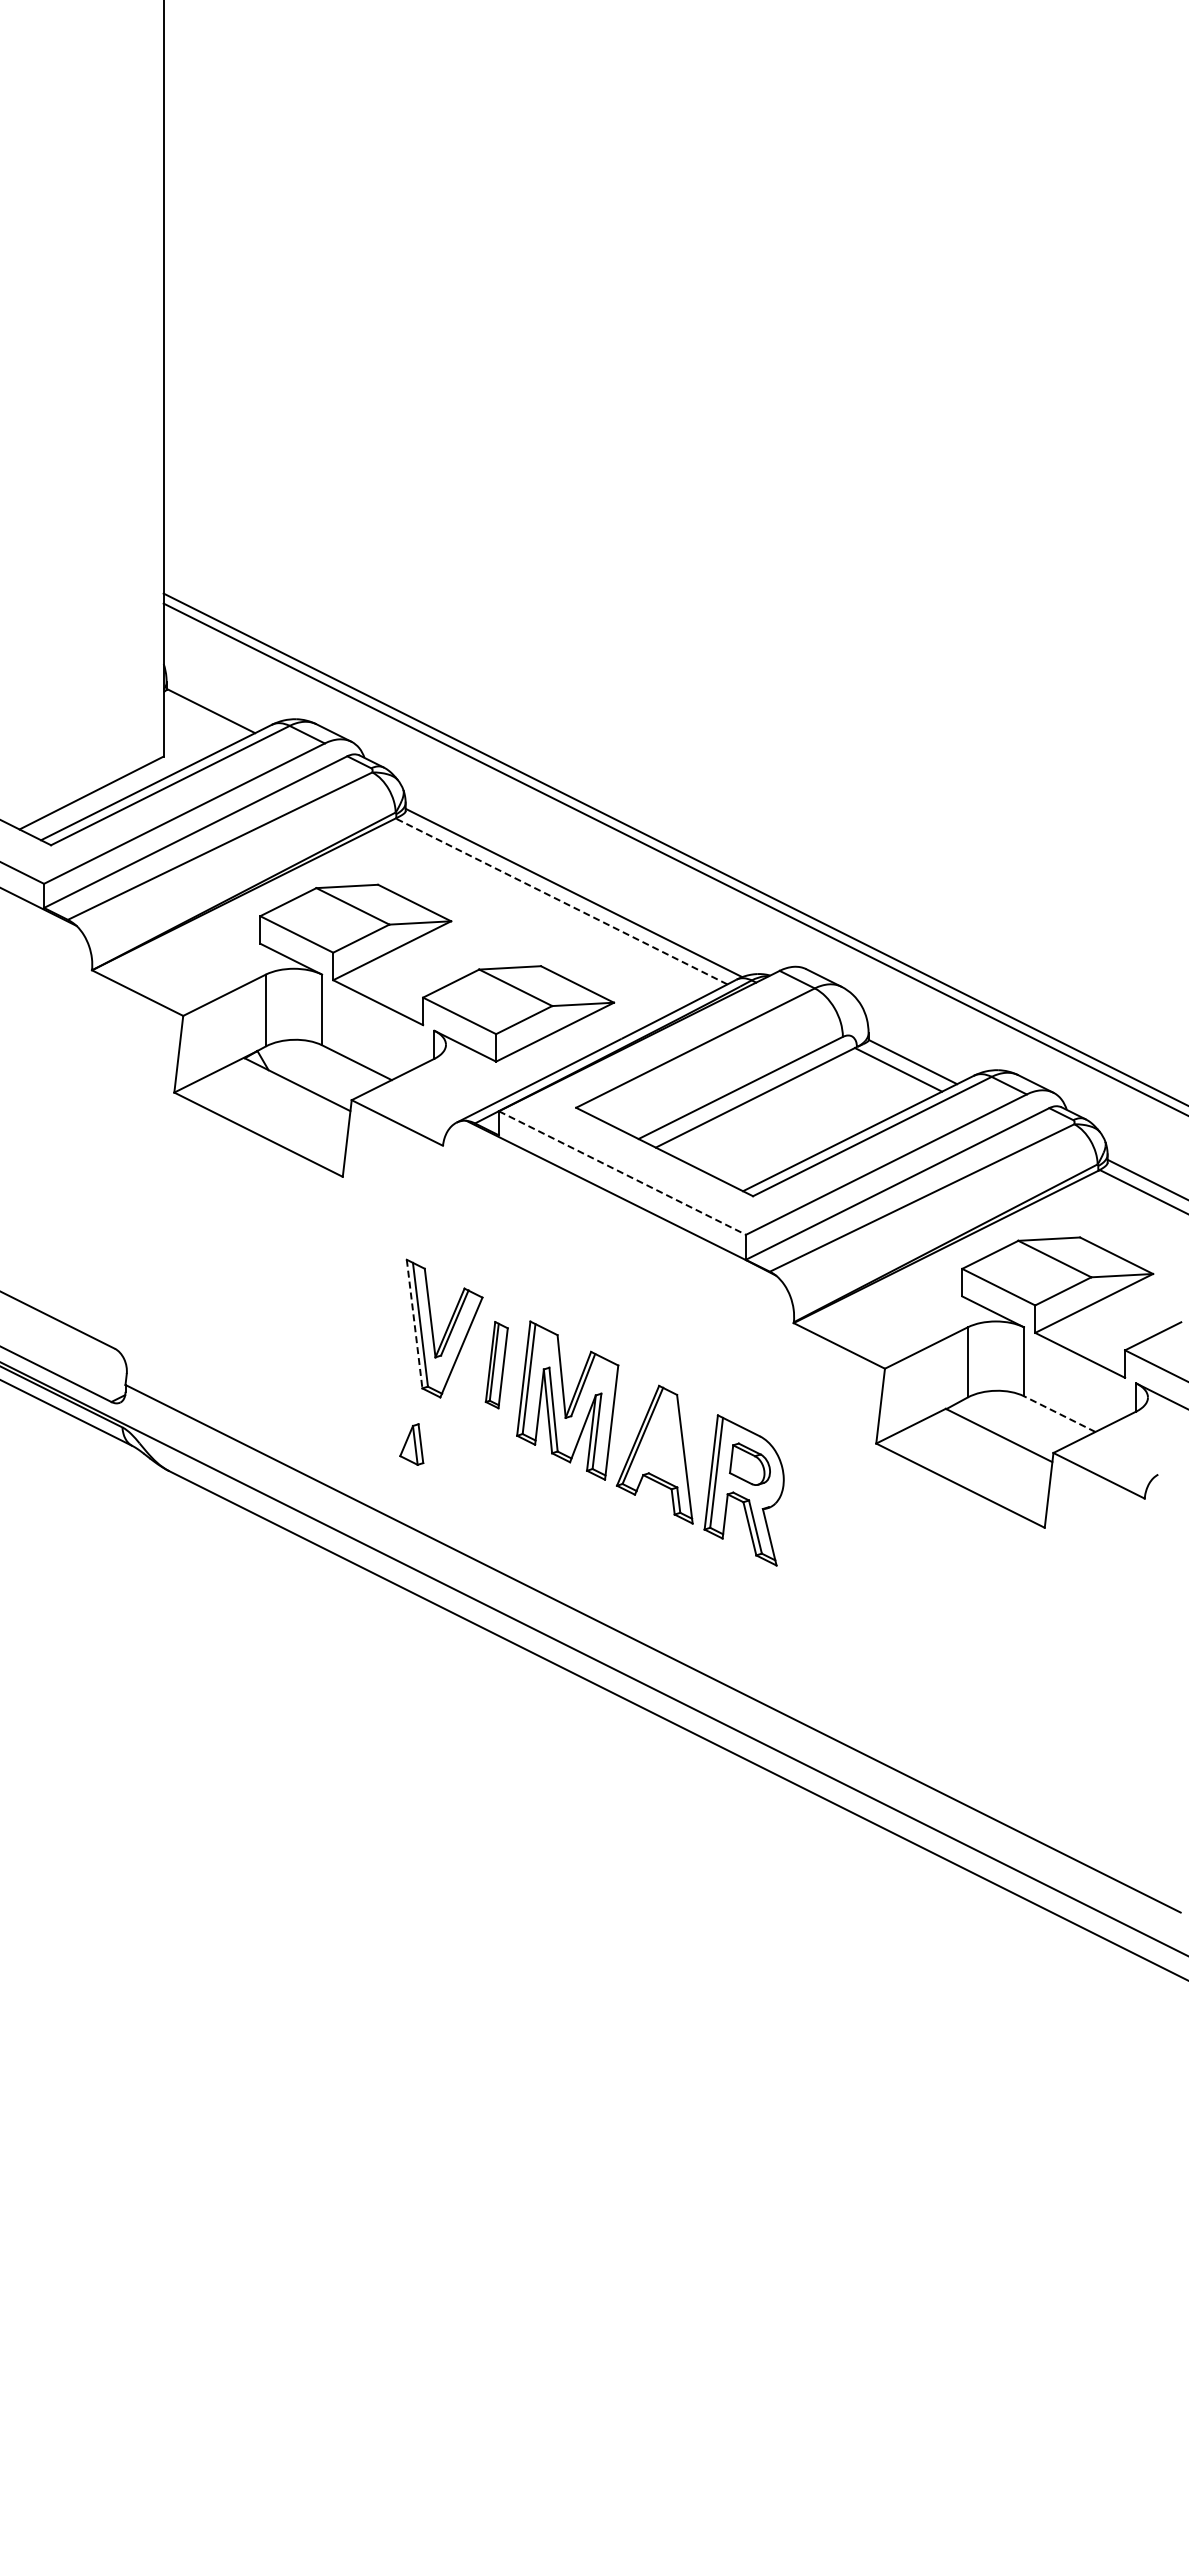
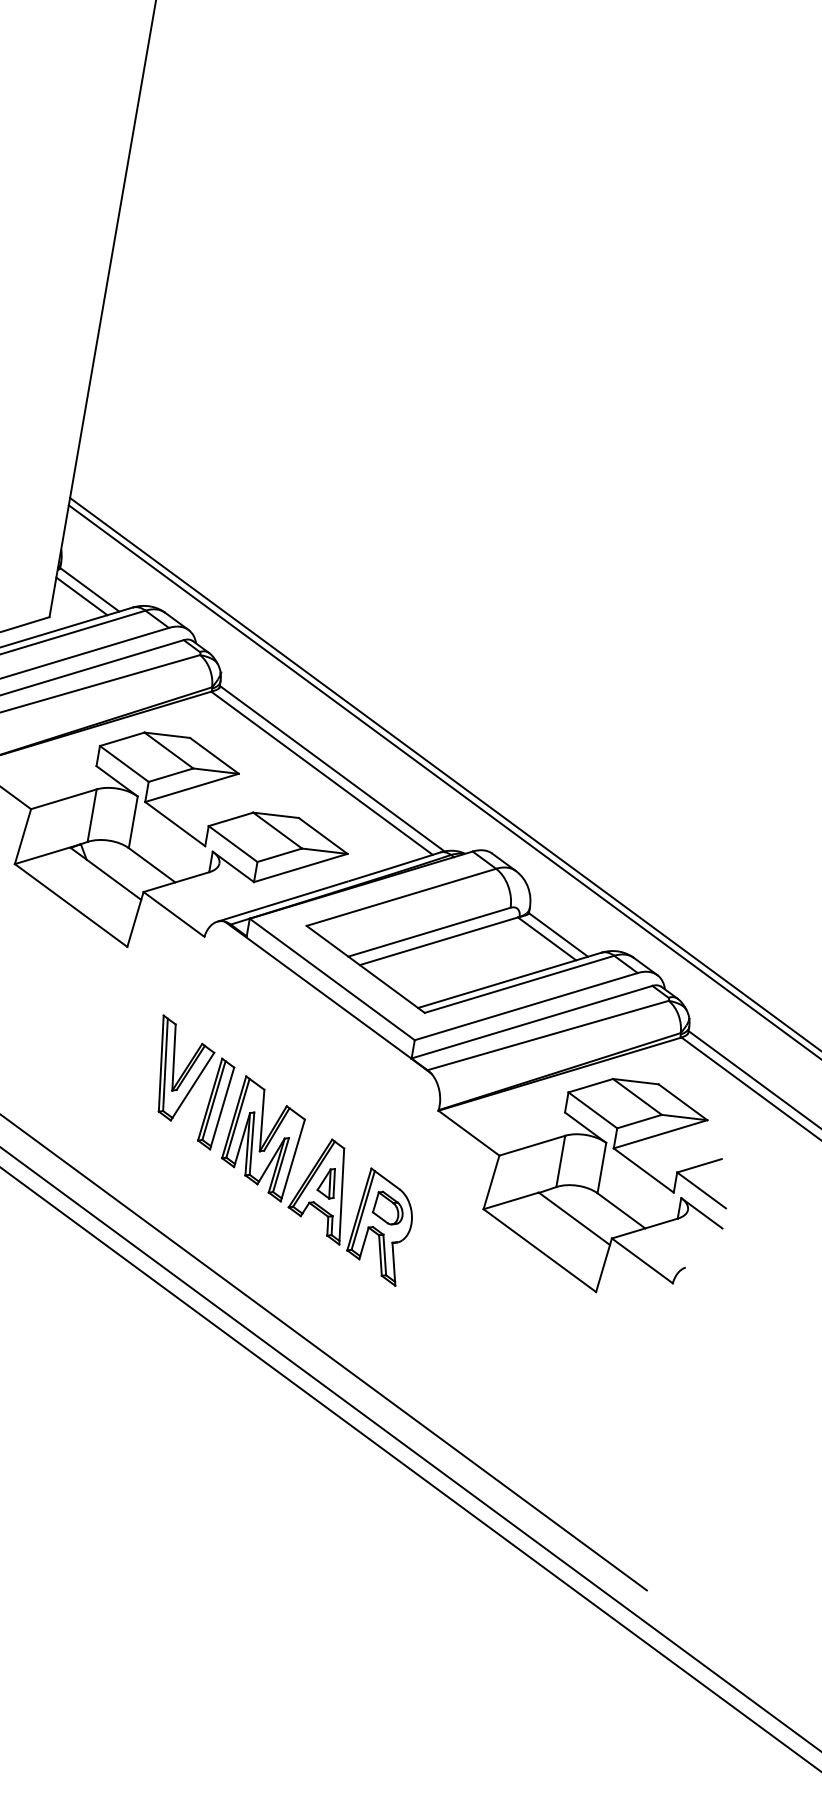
line: (201, 721) -> (81, 596), added
line: (561, 901) -> (321, 773), dashed -> solid
line: (622, 1173) -> (332, 979), dashed -> solid
line: (414, 1324) -> (161, 1063), dashed -> solid
part: (496, 1364) -> (216, 1103), size x1.43
line: (1059, 1414) -> (621, 1211), dashed -> solid
part: (411, 1444) -> (327, 1182), moved

